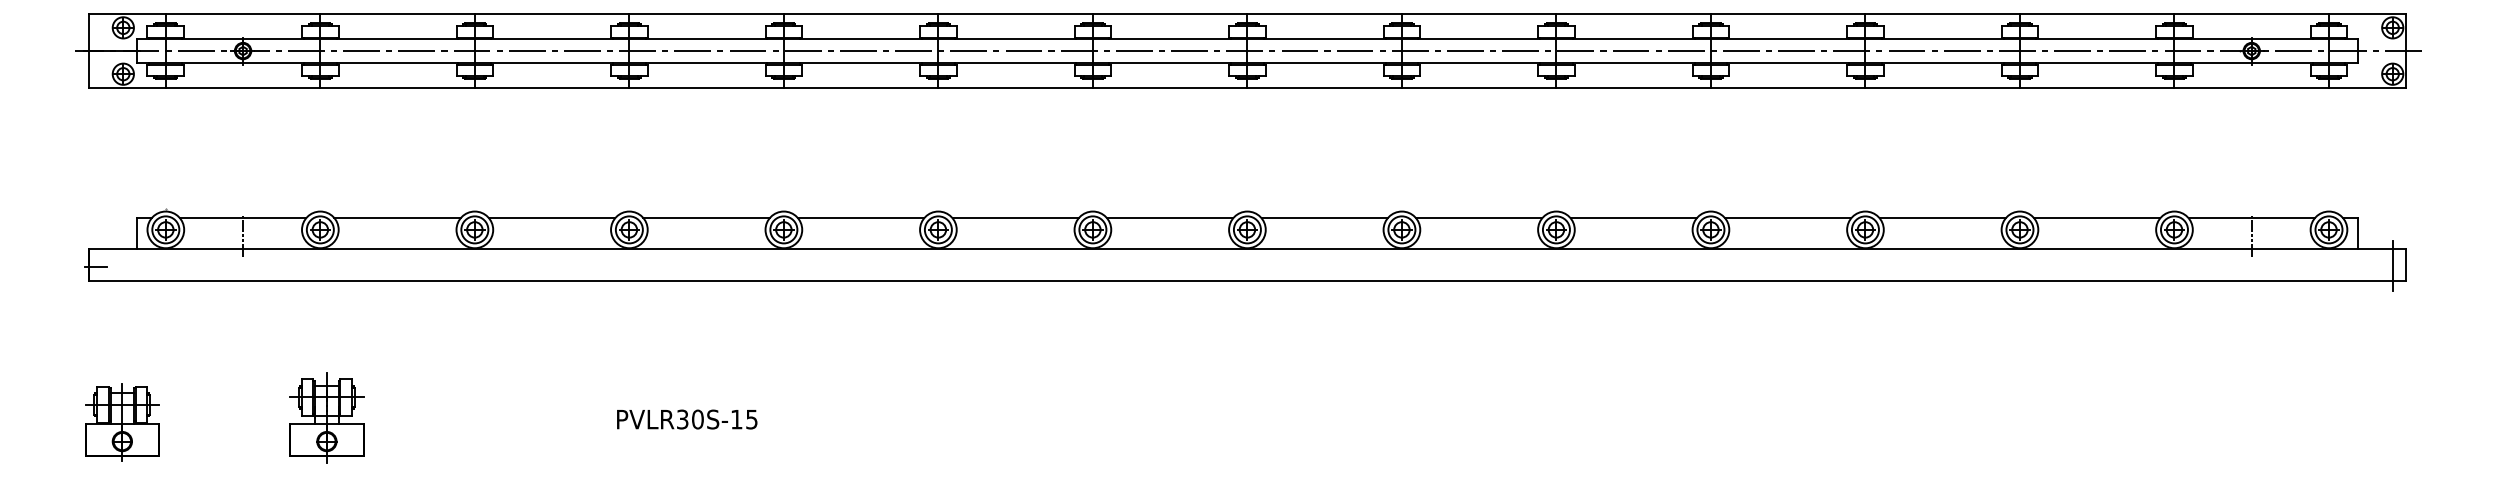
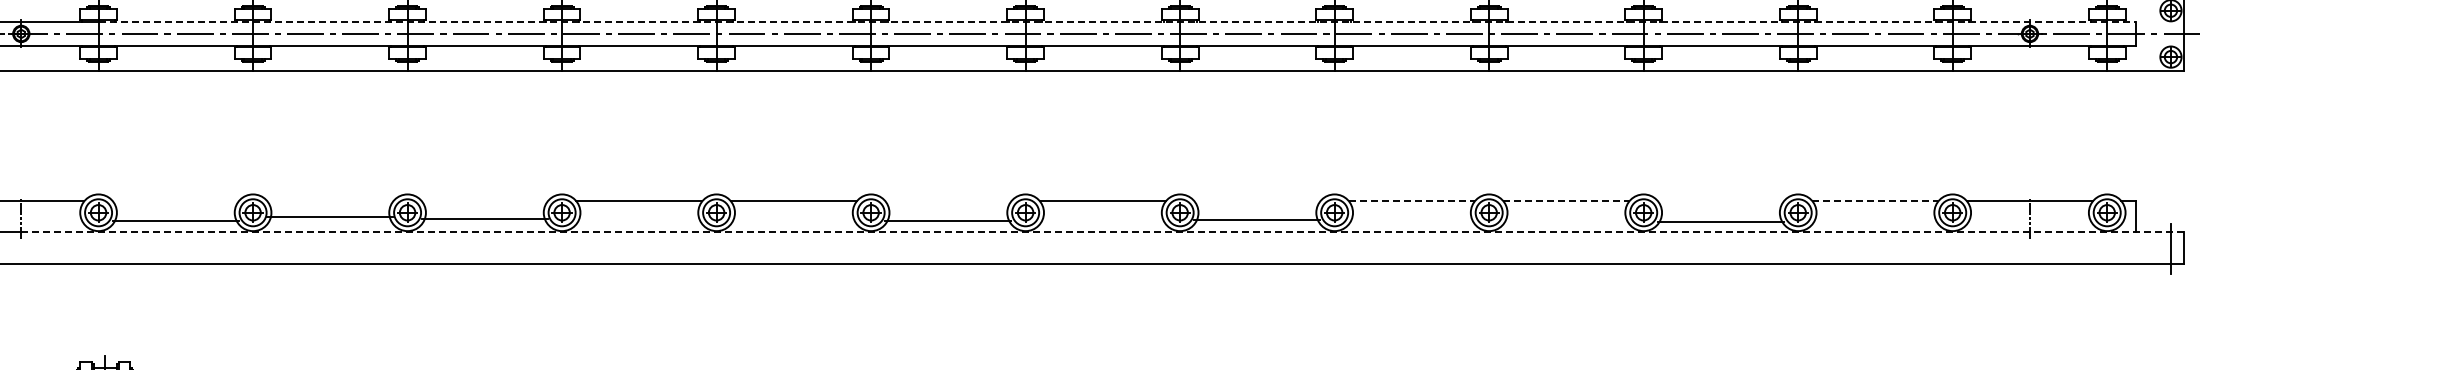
line: (1339, 39) -> (1117, 22), solid -> dashed
line: (397, 218) -> (175, 221), moved
line: (551, 218) -> (329, 217), moved
line: (706, 218) -> (484, 219), moved
line: (1170, 218) -> (948, 221), moved
line: (1479, 218) -> (1257, 220), moved
line: (1634, 218) -> (1412, 201), solid -> dashed
line: (1788, 218) -> (1566, 201), solid -> dashed
line: (1942, 218) -> (1720, 222), moved
line: (2097, 218) -> (1875, 201), solid -> dashed
line: (1324, 249) -> (1102, 232), solid -> dashed

